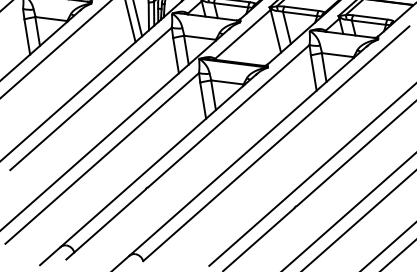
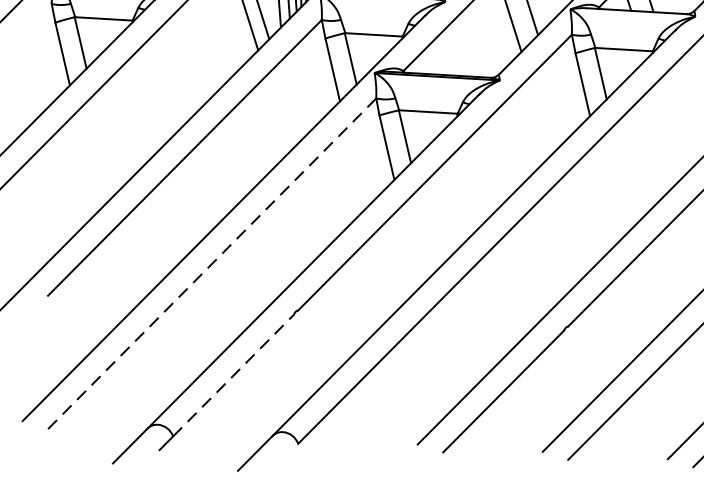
line: (102, 158) -> (212, 263), solid -> dashed
line: (109, 221) -> (232, 376), solid -> dashed

